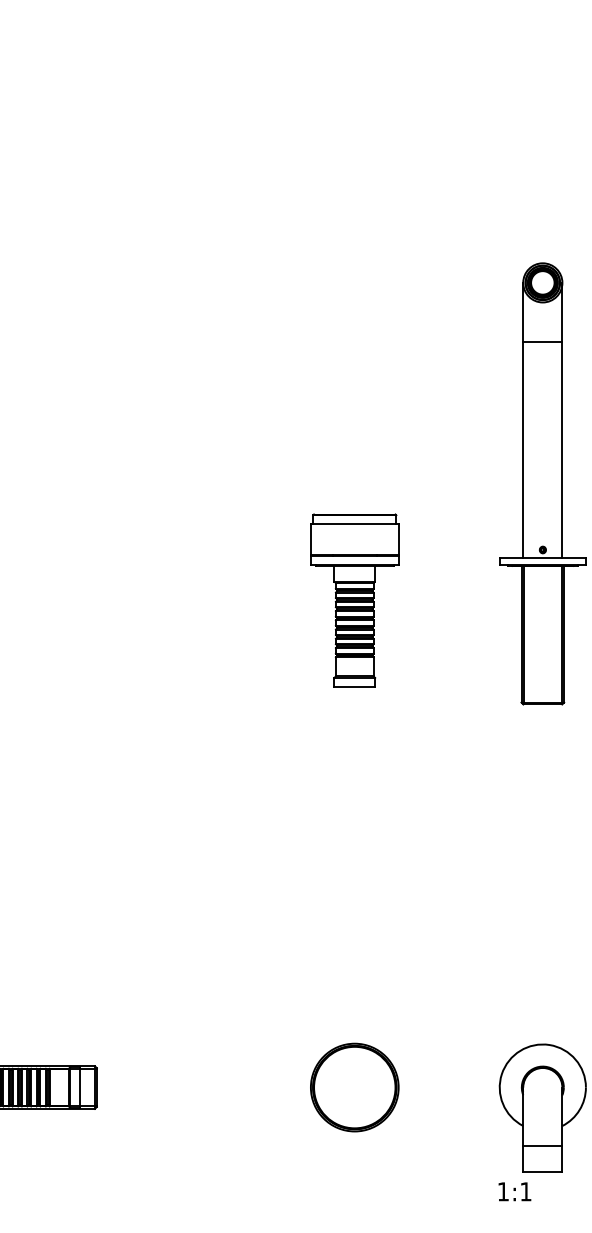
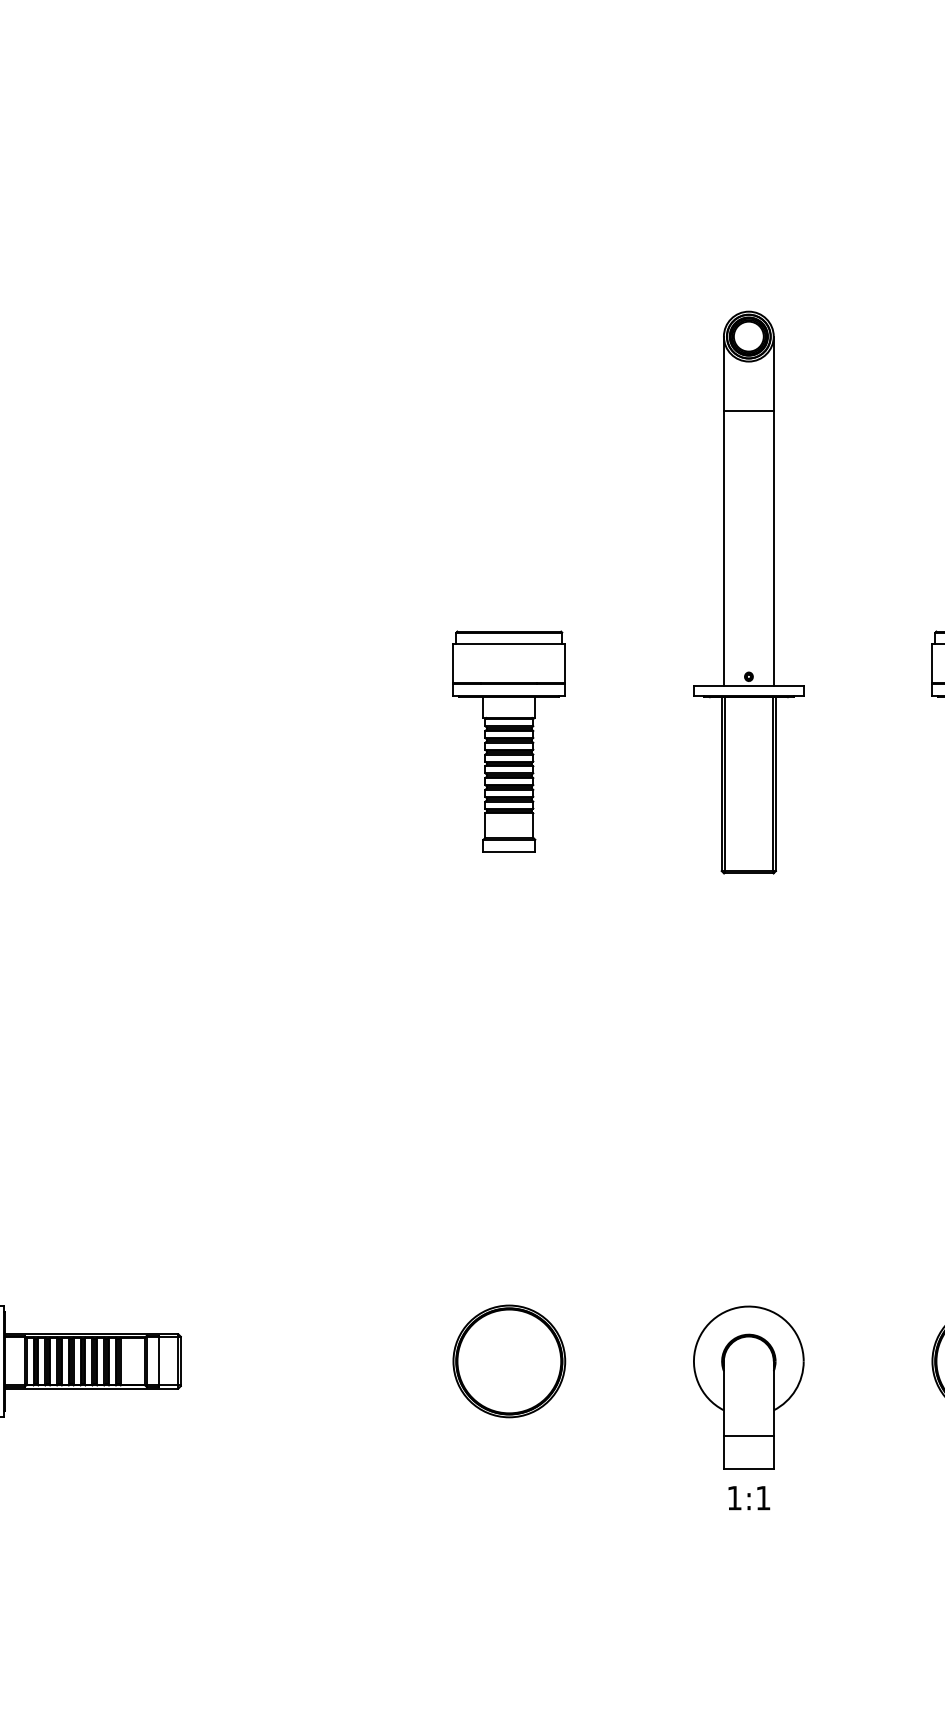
text: (515, 1192) -> (749, 1498), moved

